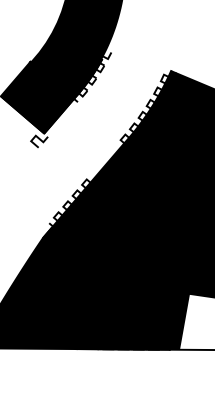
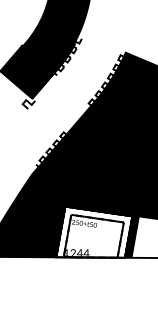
fill: (128, 314) -> (94, 231), removed

